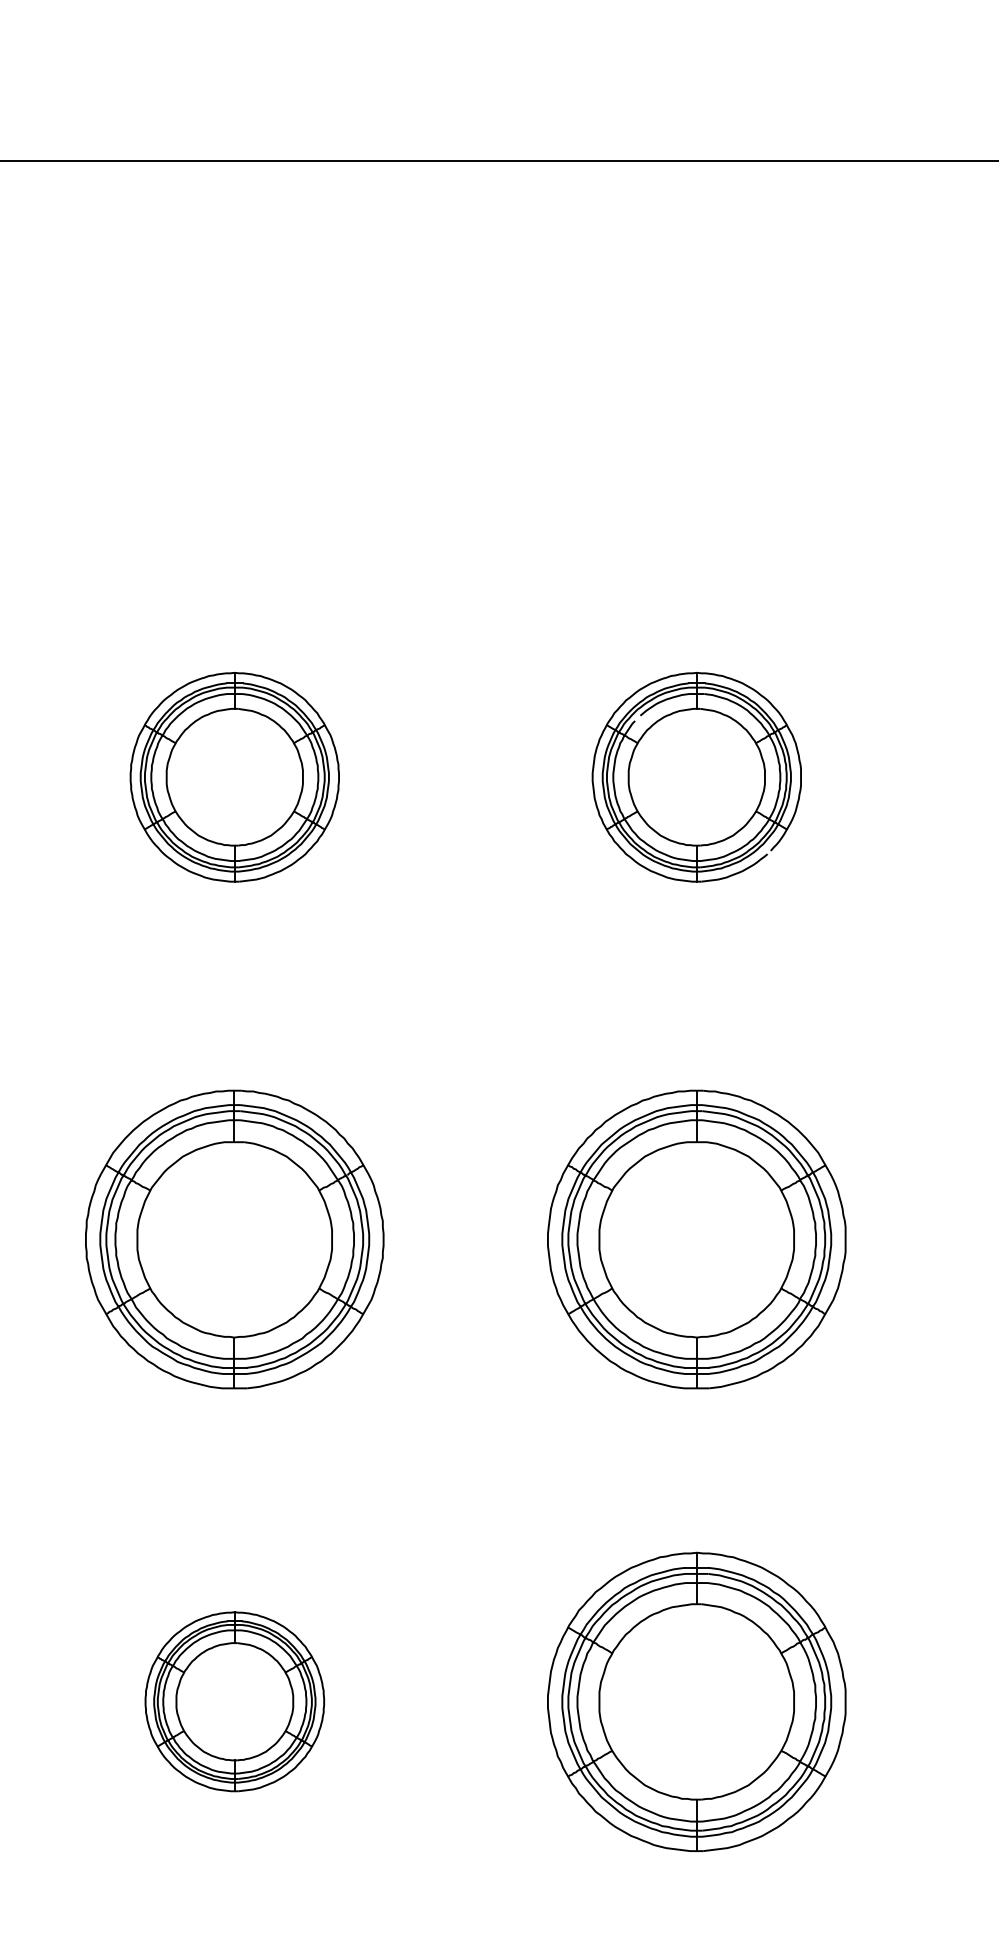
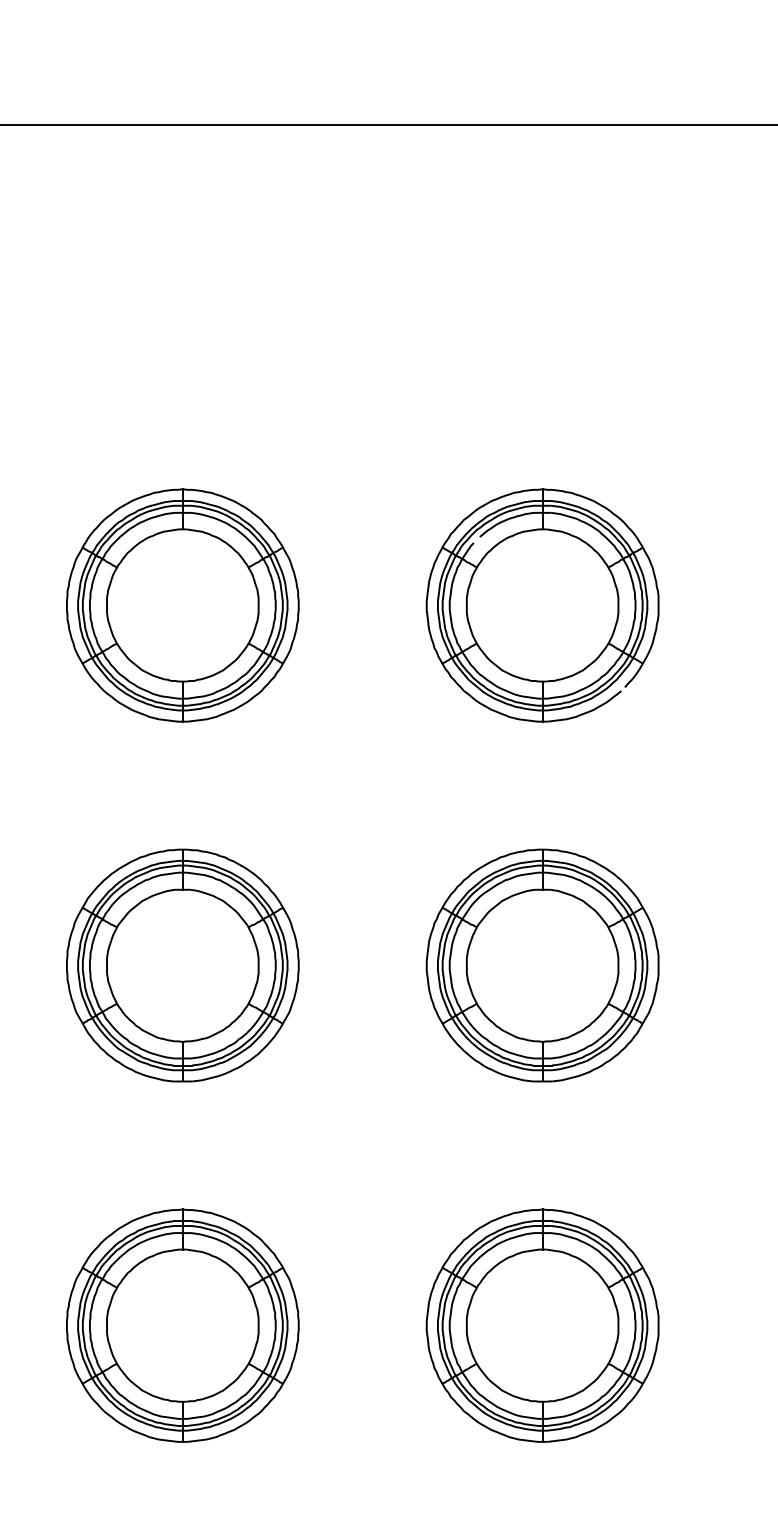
part: (234, 777) -> (182, 605), size x1.43
part: (696, 777) -> (542, 605), size x1.43
part: (234, 1701) -> (182, 1325), size x1.67

